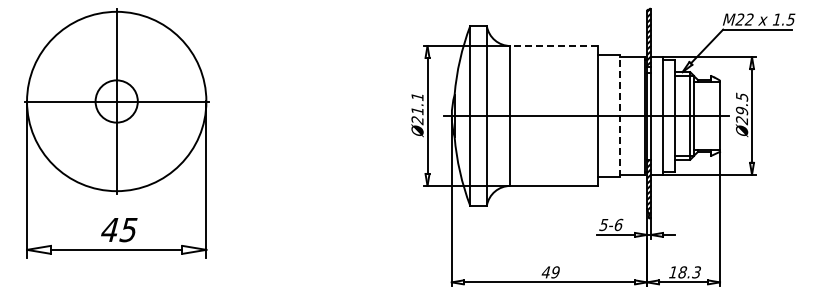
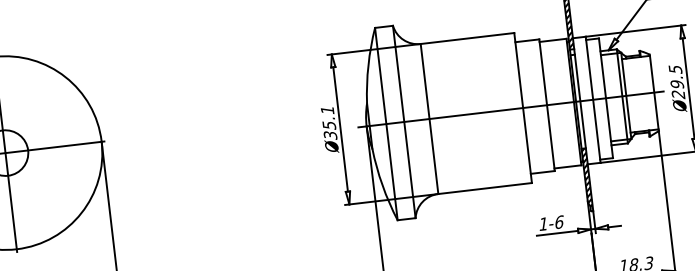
line: (554, 46) -> (468, 38), dashed -> solid
text: (417, 115) -> (329, 130), Ø21.1 -> Ø35.1
line: (620, 115) -> (547, 104), dashed -> solid
text: (603, 225) -> (543, 224), 5-6 -> 1-6

